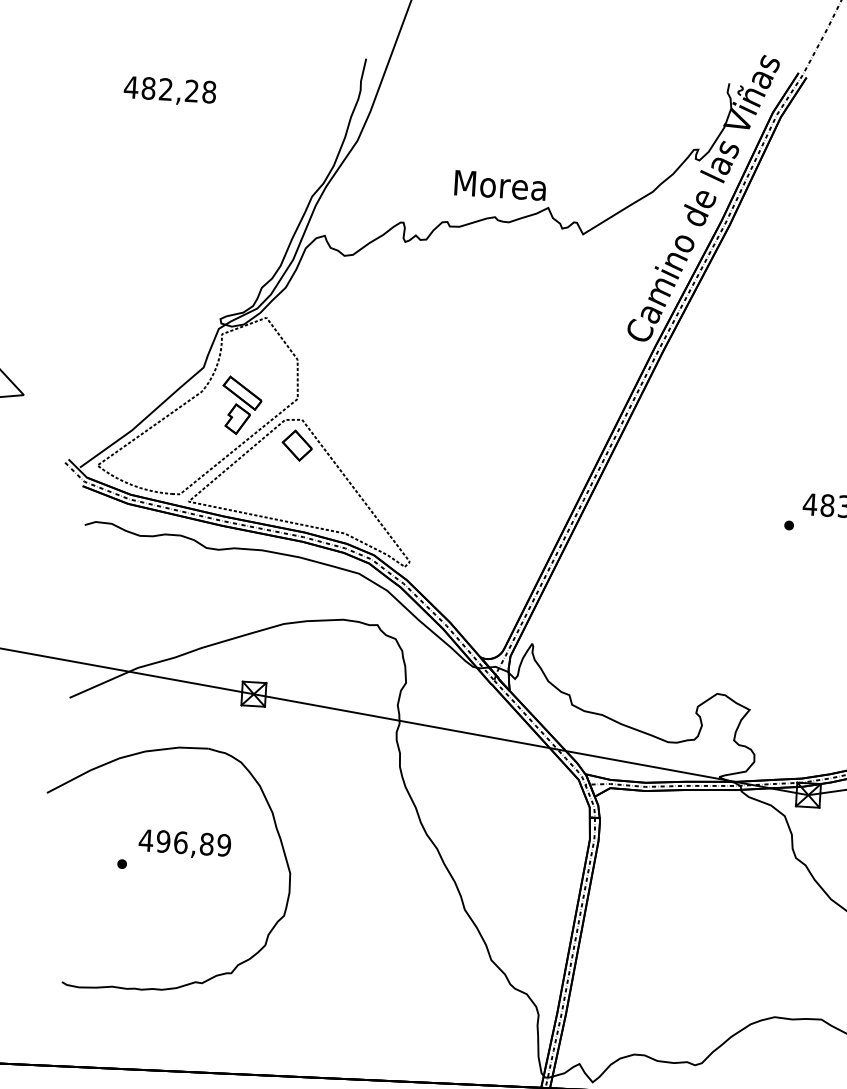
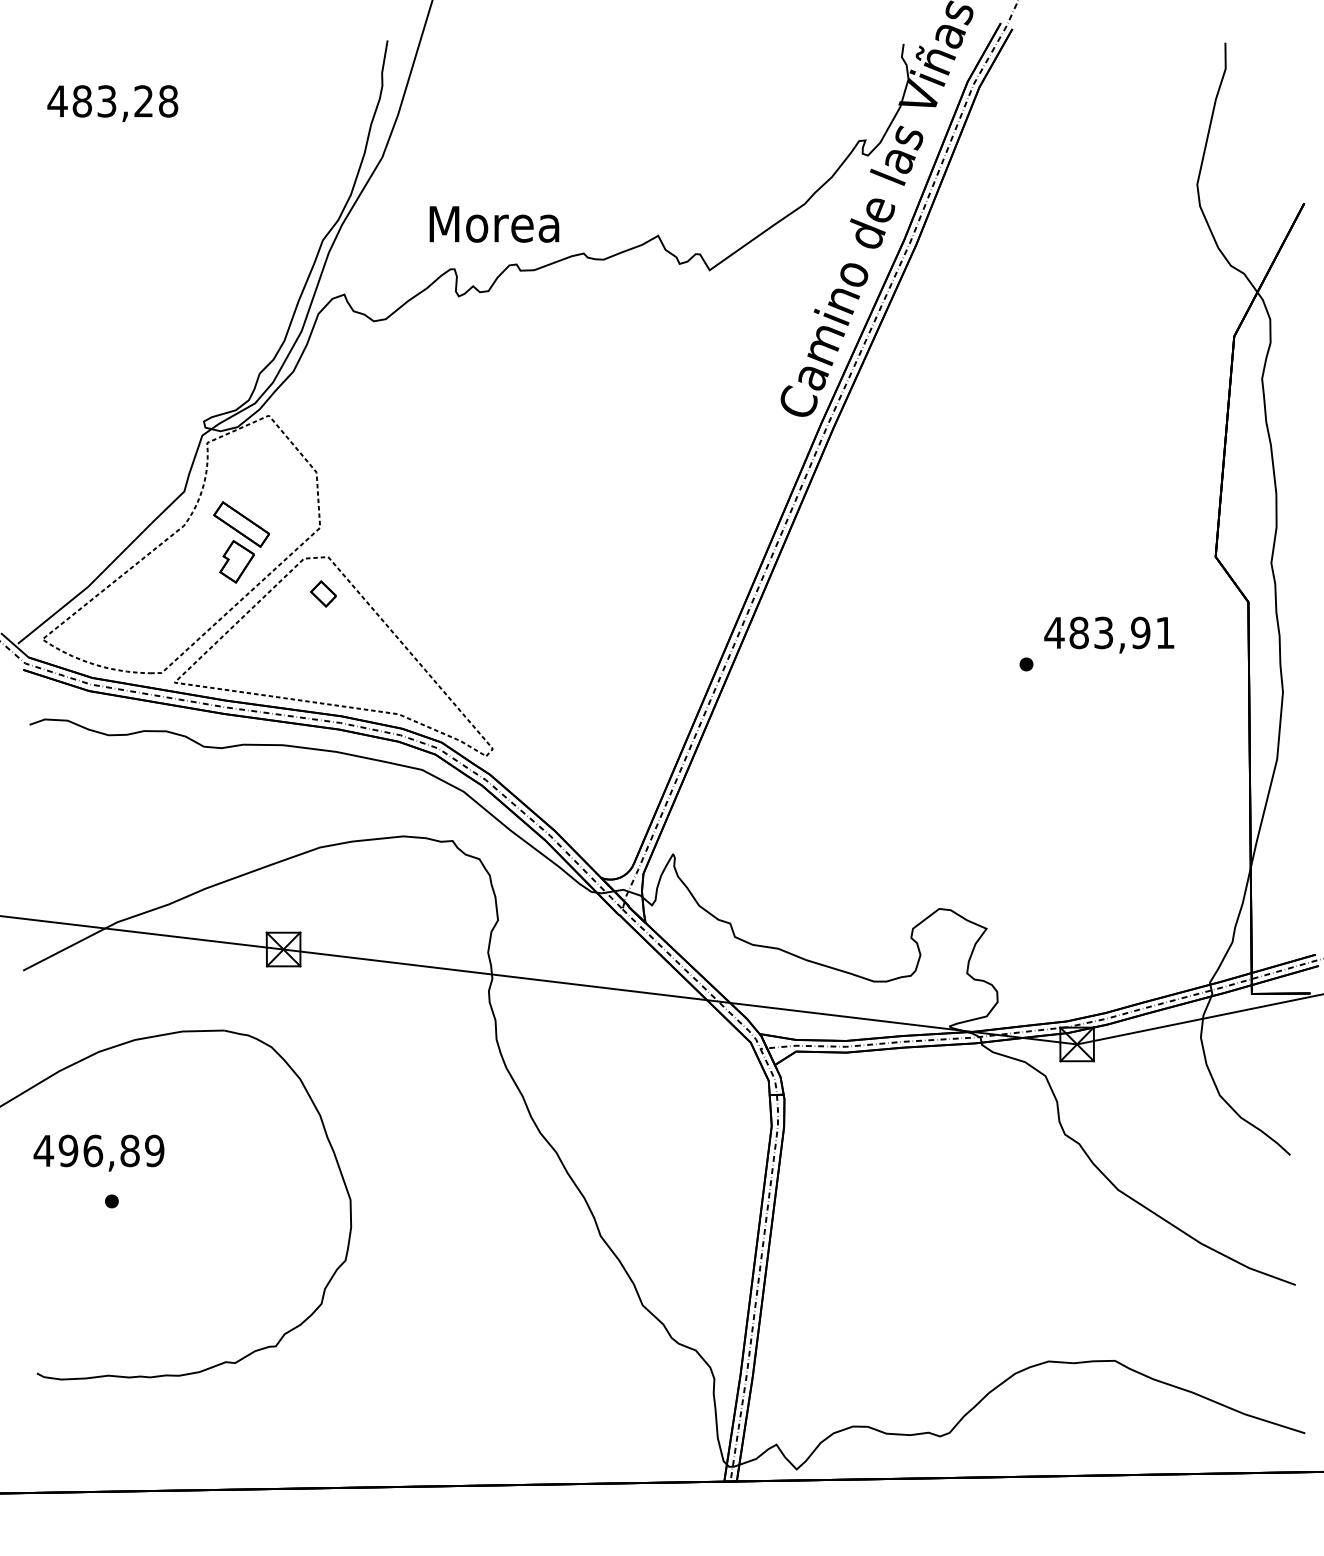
text: (165, 89) -> (106, 101), 482,28 -> 483,28
text: (500, 185) -> (494, 224), moved
part: (297, 445) -> (323, 593), size x0.6
text: (184, 844) -> (98, 1152), moved

